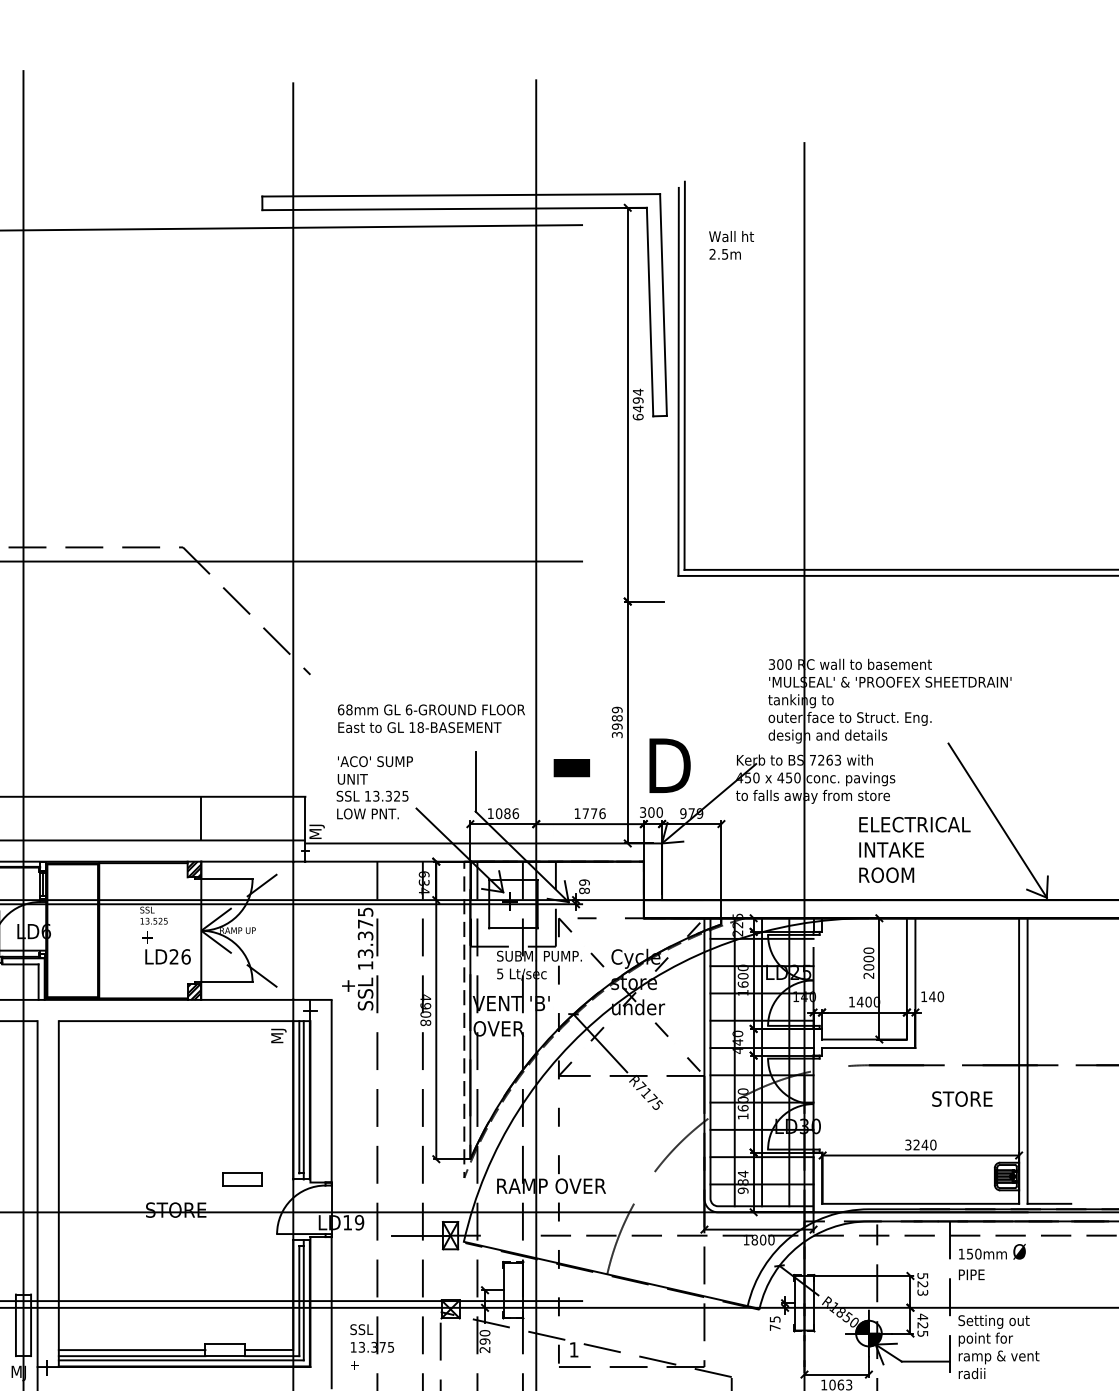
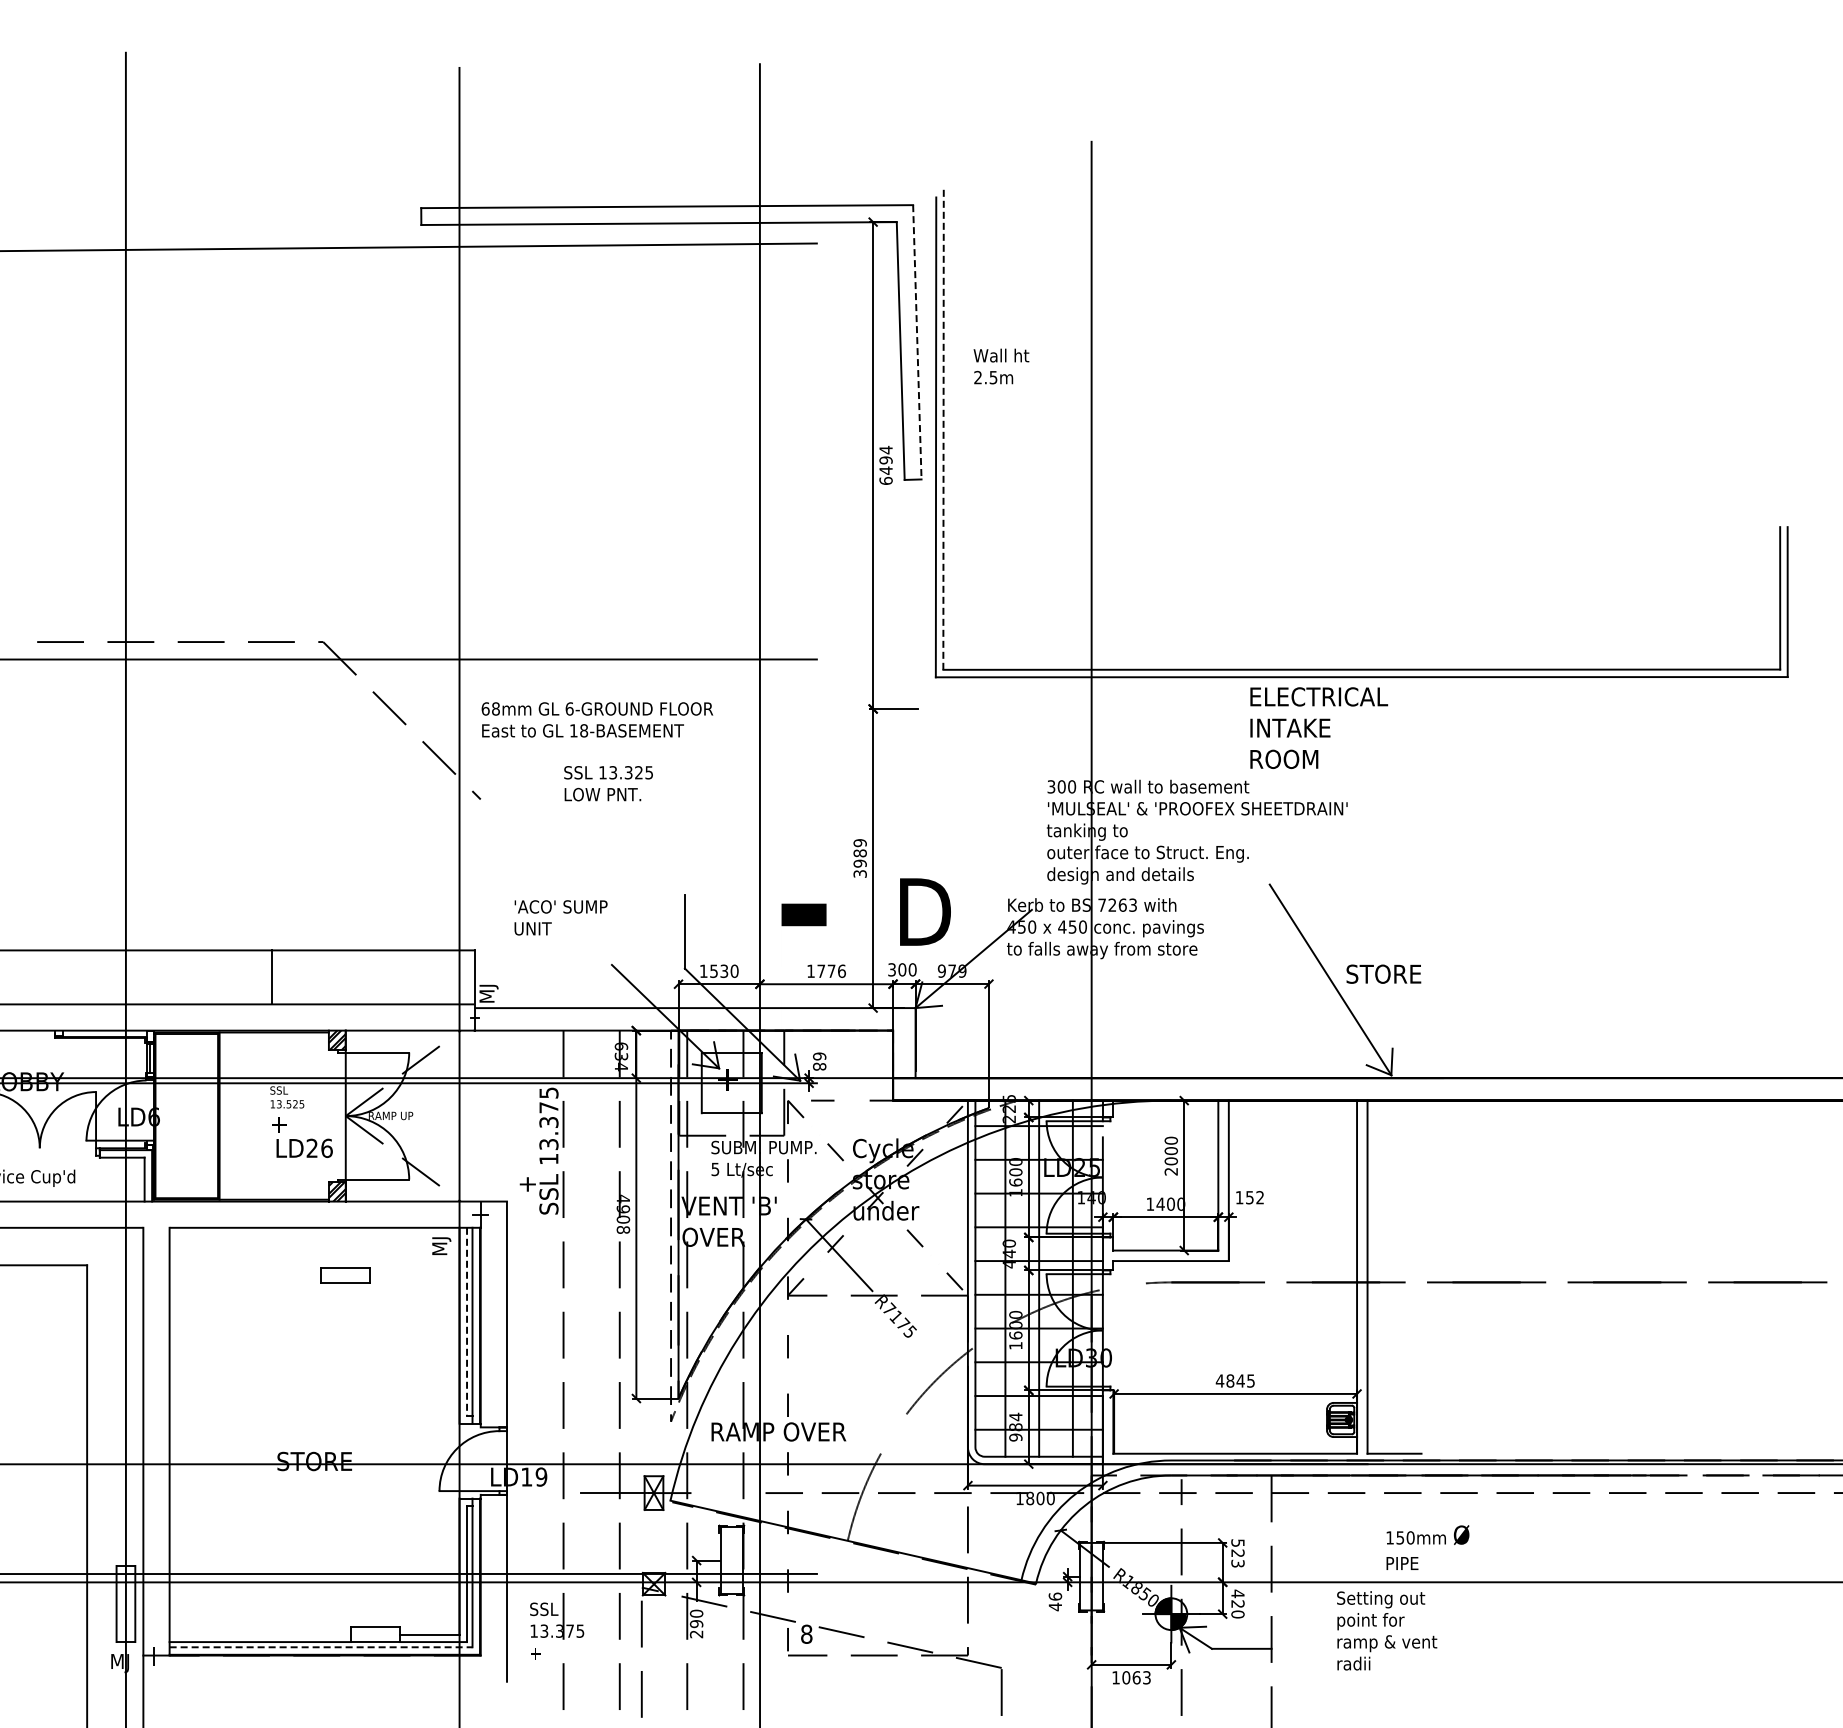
text: (731, 245) -> (1001, 366), moved
line: (663, 305) -> (917, 342), solid -> dashed
line: (684, 375) -> (943, 429), solid -> dashed
text: (431, 718) -> (597, 719), moved
text: (372, 804) -> (608, 783), moved
text: (507, 813) -> (724, 970), 1086 -> 1530
line: (201, 818) -> (271, 977), moved
text: (915, 849) -> (1319, 727), moved
text: (936, 996) -> (1254, 1197), 140 -> 152
line: (299, 1097) -> (467, 1322), solid -> dashed
text: (962, 1098) -> (1383, 973), moved
text: (920, 1144) -> (1235, 1380), 3240 -> 4845
part: (242, 1179) -> (345, 1275), moved
text: (991, 1261) -> (1427, 1547), moved
text: (775, 1323) -> (1055, 1601), 75 -> 46
text: (922, 1333) -> (1237, 1614), 425 -> 420
text: (999, 1346) -> (1387, 1630), moved
text: (573, 1349) -> (806, 1633), 1 -> 8
line: (131, 1350) -> (259, 1634), removed
line: (181, 1360) -> (321, 1647), solid -> dashed

